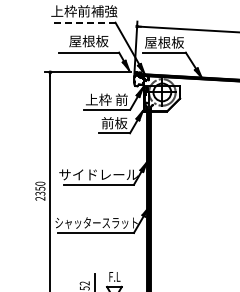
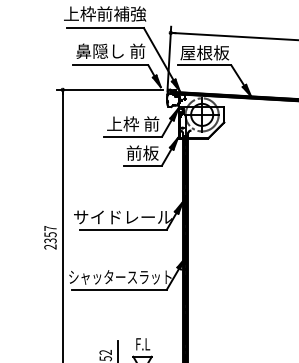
line: (84, 22) -> (105, 27), dashed -> solid
text: (88, 41) -> (110, 51), 屋根板 -> 鼻隠し 前
text: (40, 183) -> (50, 228), 2350 -> 2357

